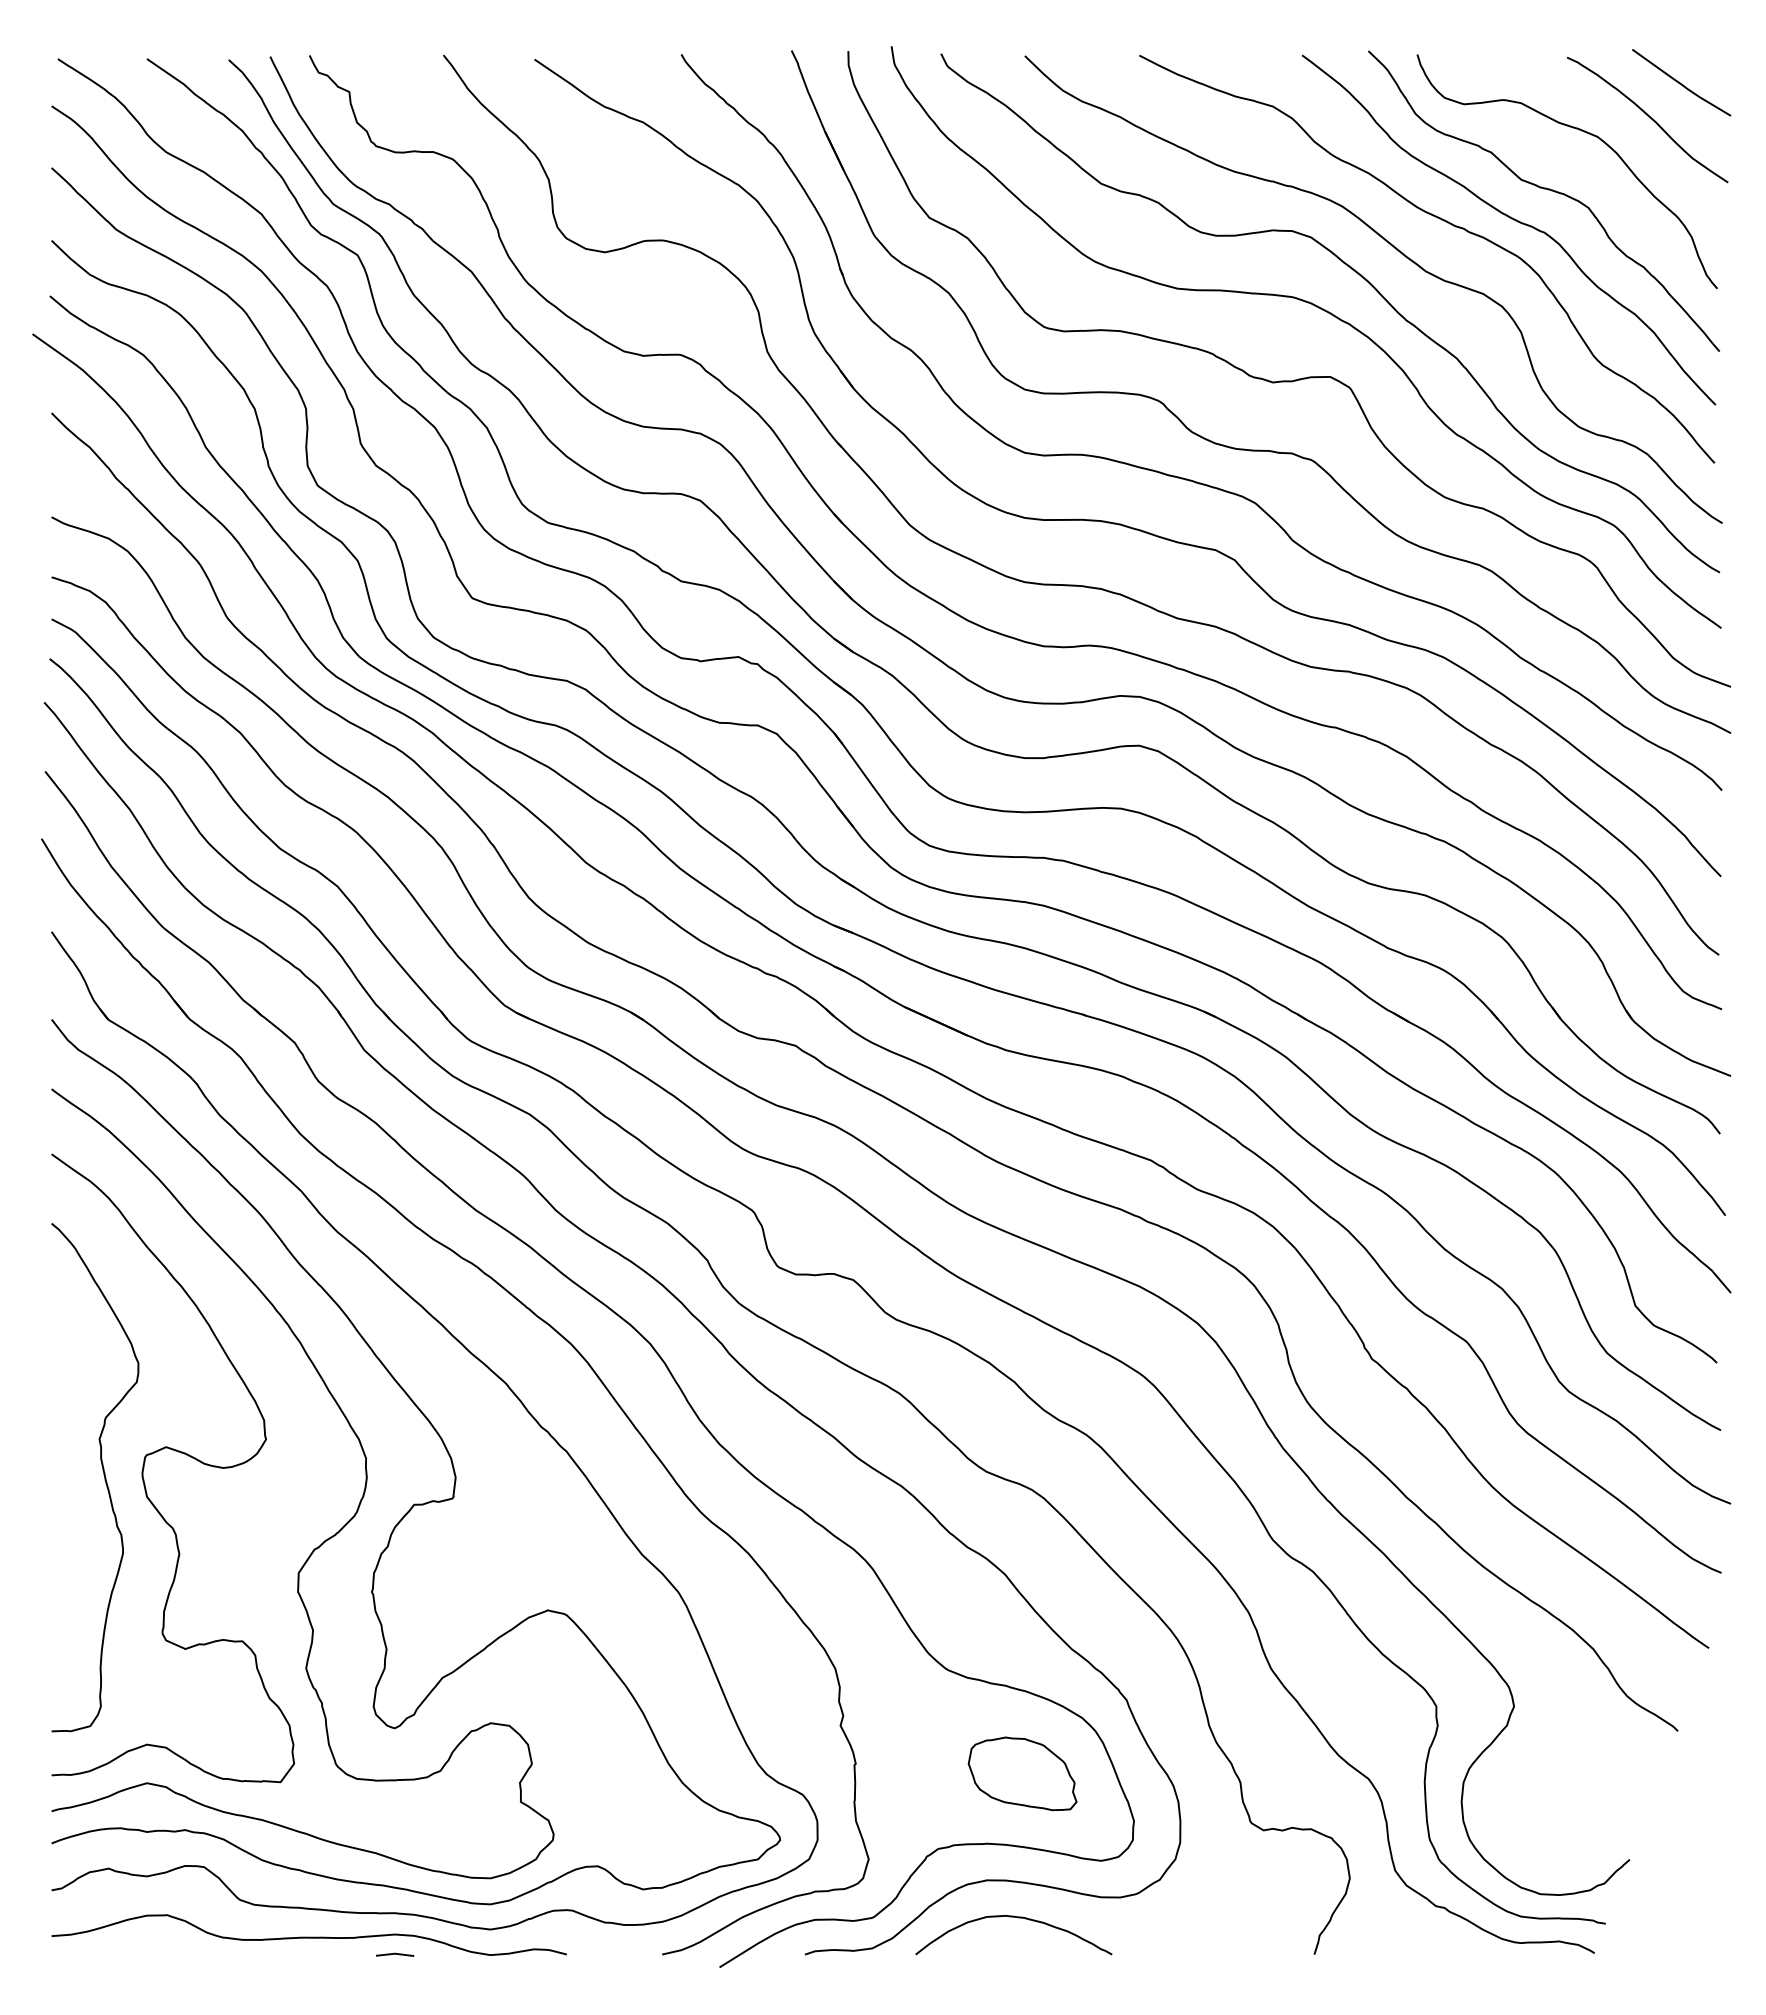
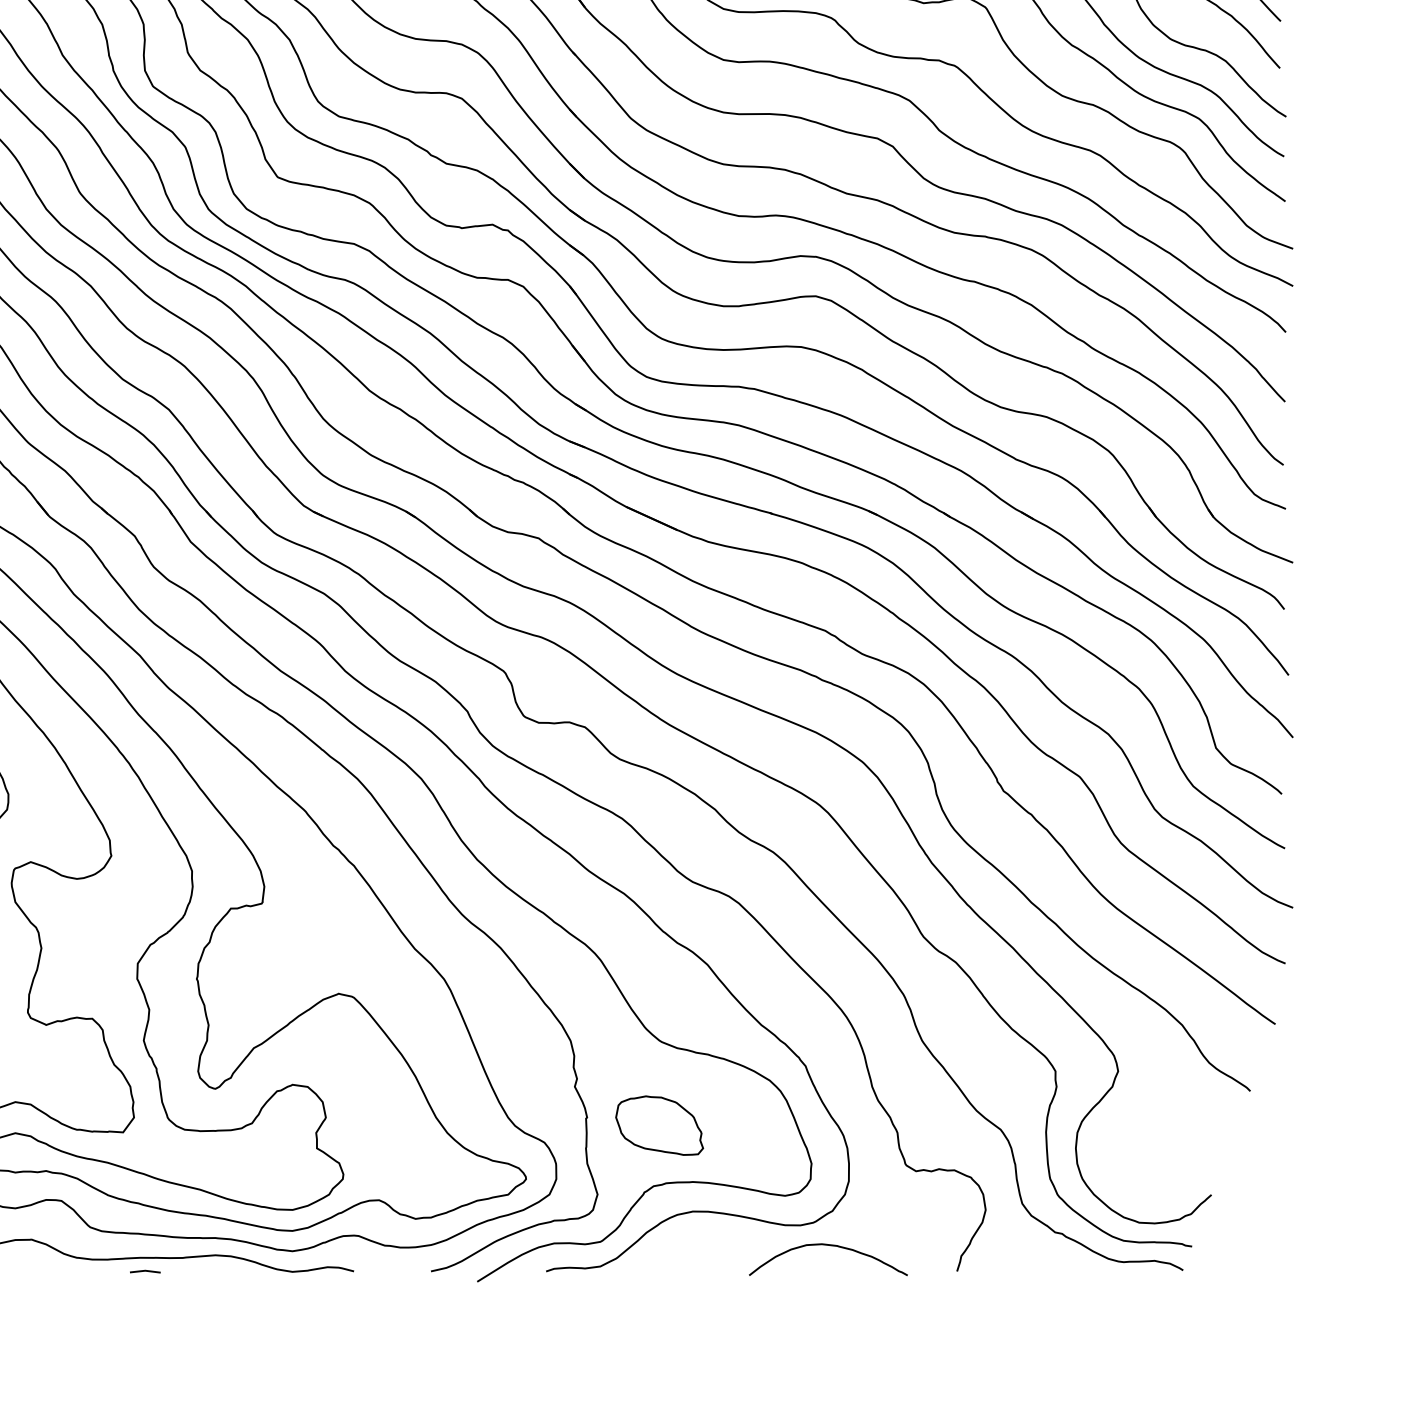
part: (1022, 1773) -> (659, 1125), moved
curve: (1017, 1918) -> (831, 1246), moved
line: (395, 1954) -> (145, 1271), moved

